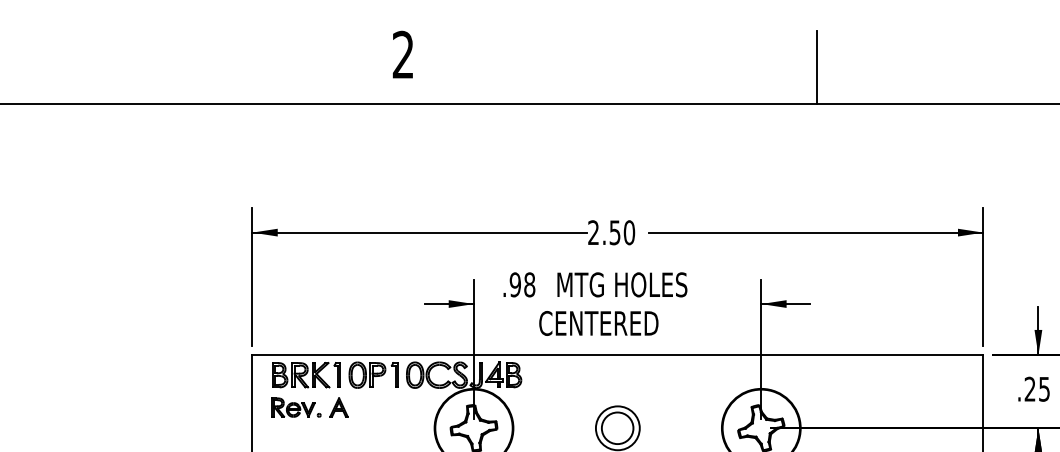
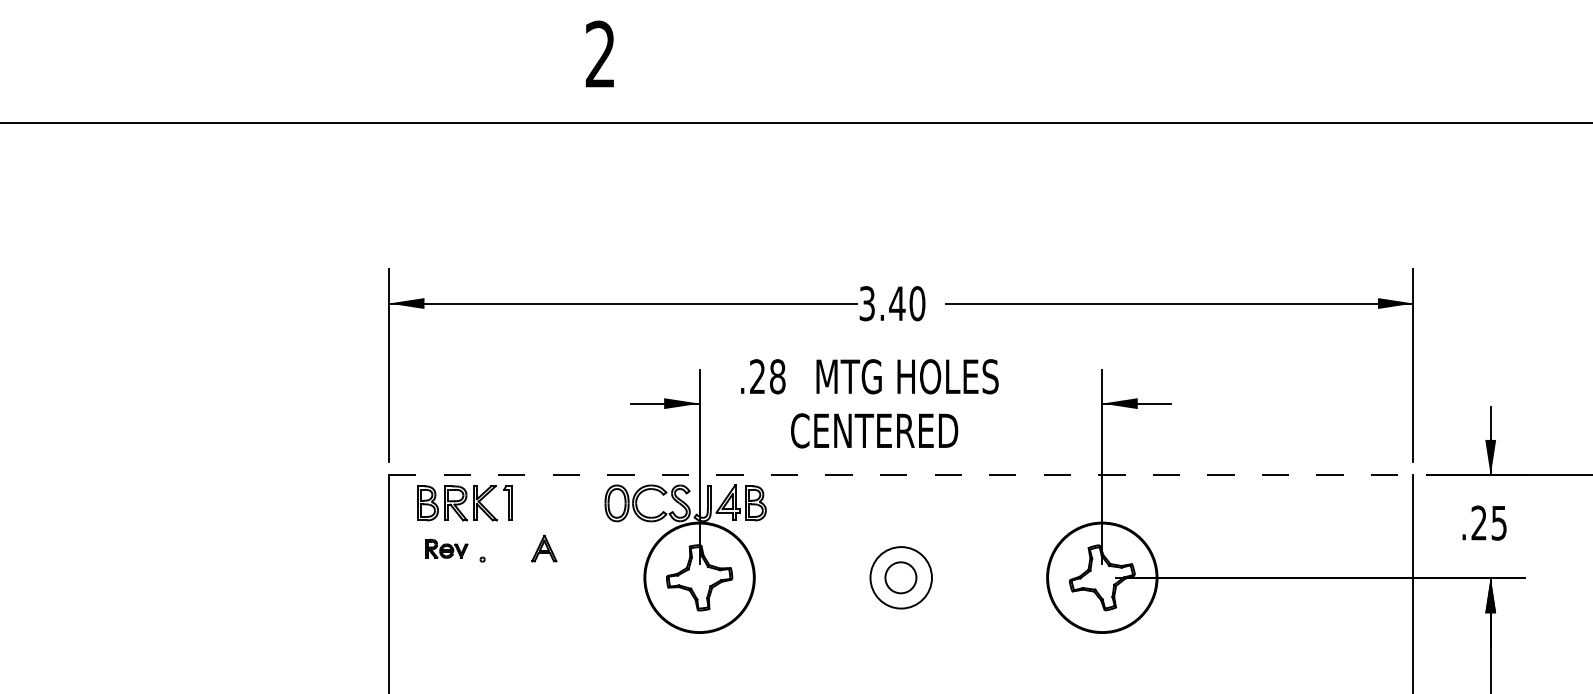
line: (817, 67) -> (1181, 72), removed
text: (604, 232) -> (882, 303), 2.50 -> 3.40
text: (515, 284) -> (757, 376), .98 -> .28
line: (618, 355) -> (901, 475), solid -> dashed
part: (373, 375) -> (558, 503), removed
part: (293, 407) -> (446, 548), size x0.7
part: (339, 407) -> (544, 548), moved
circle: (617, 428) -> (900, 577), size x0.7

